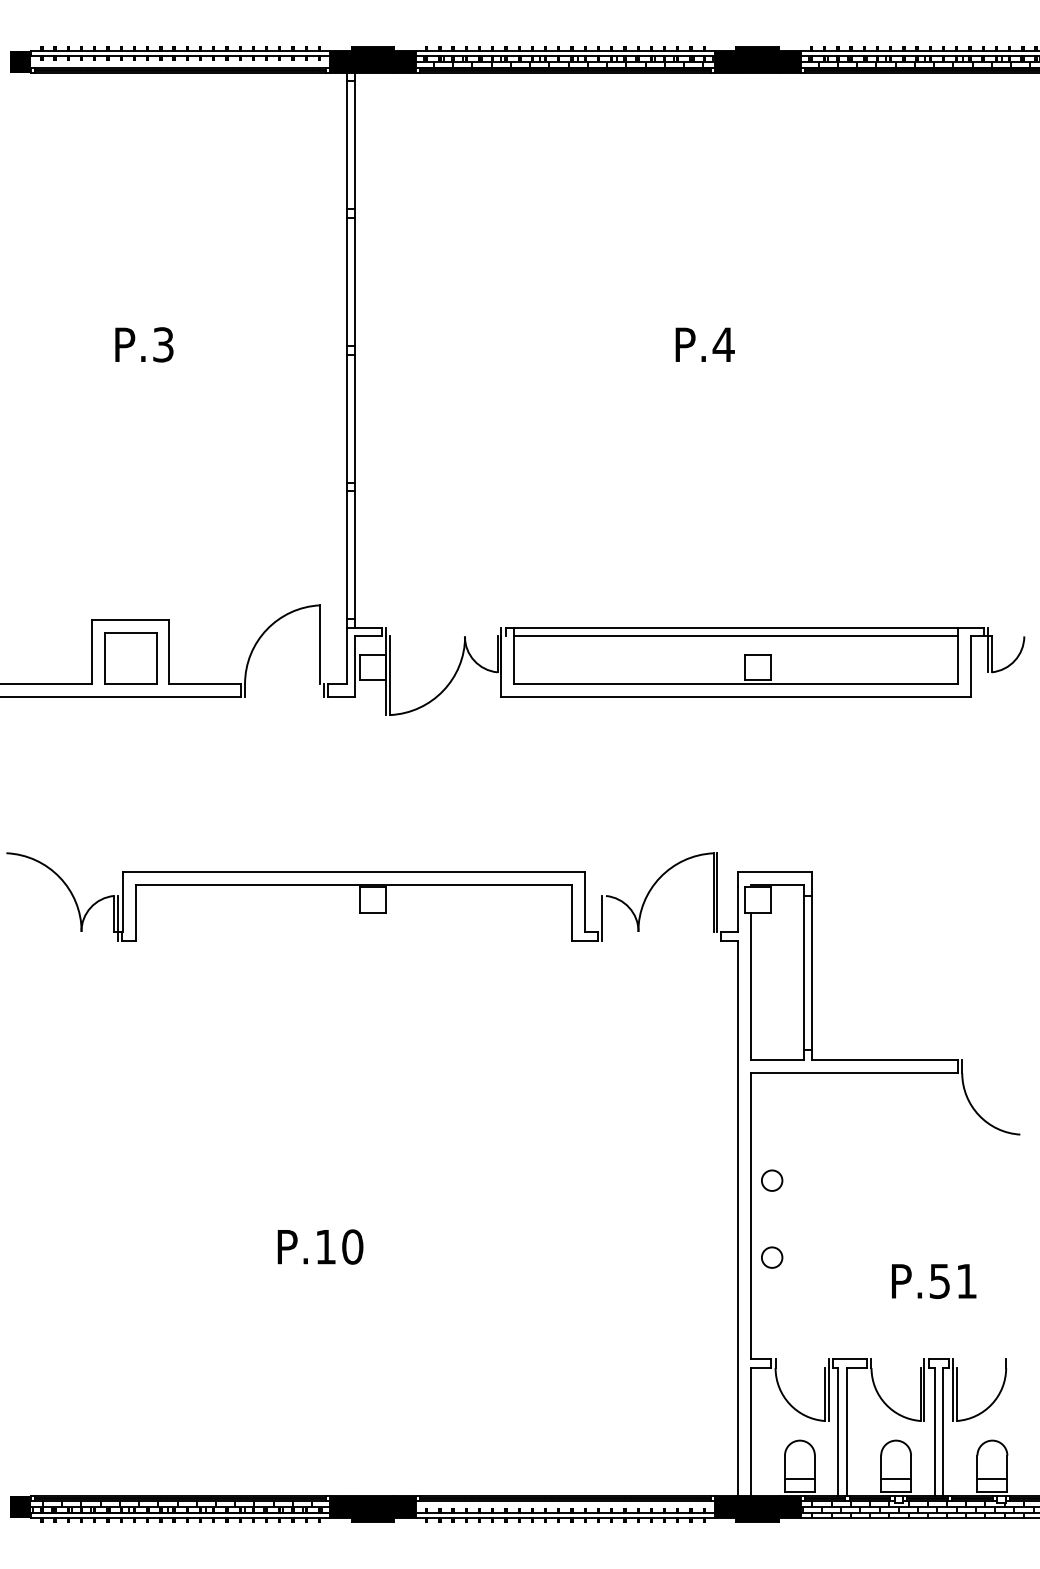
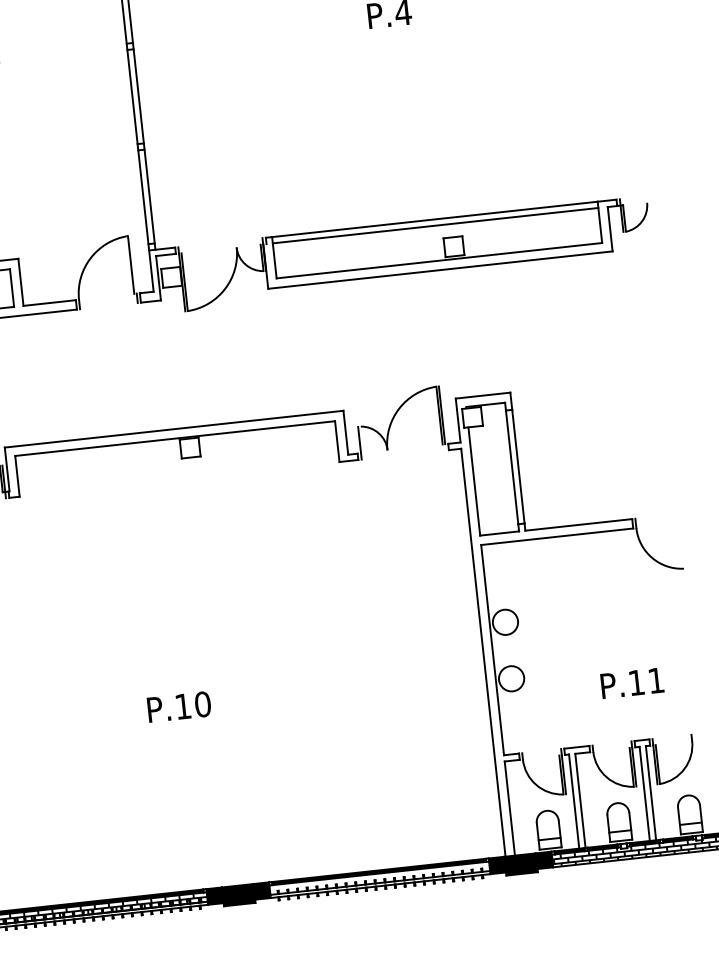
circle: (772, 1180) -> (505, 622), size x1.67
circle: (772, 1257) -> (511, 678), size x1.67
text: (939, 1281) -> (636, 682), P.51 -> P.11

